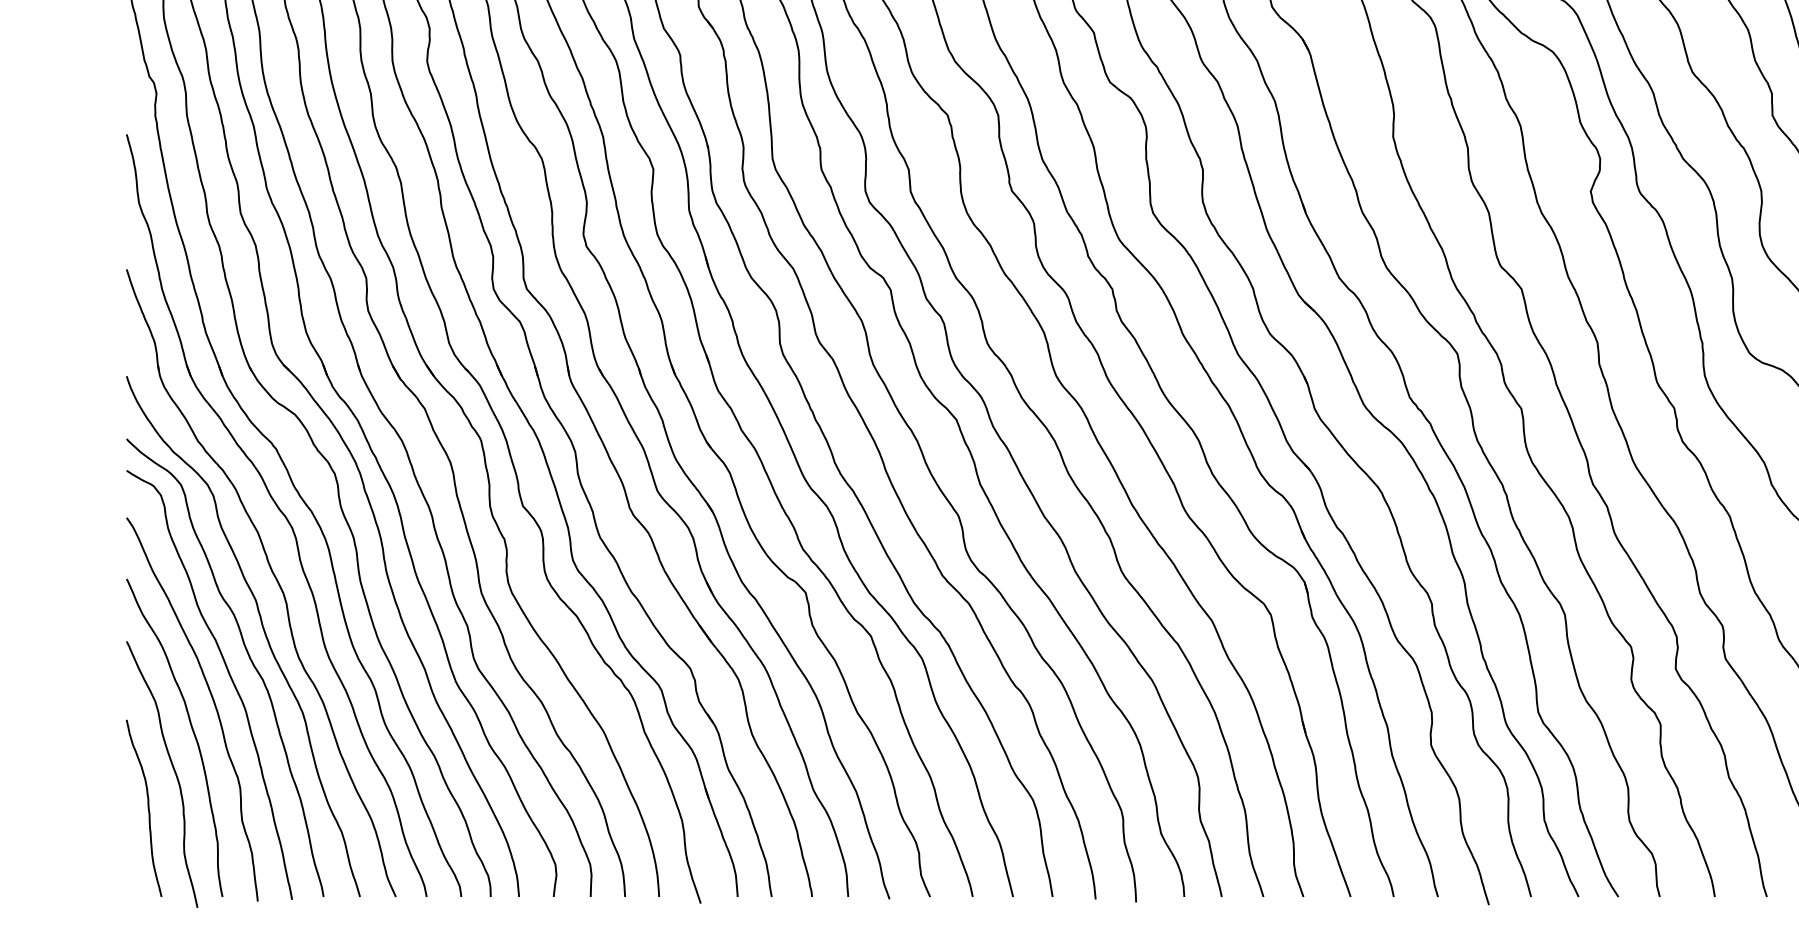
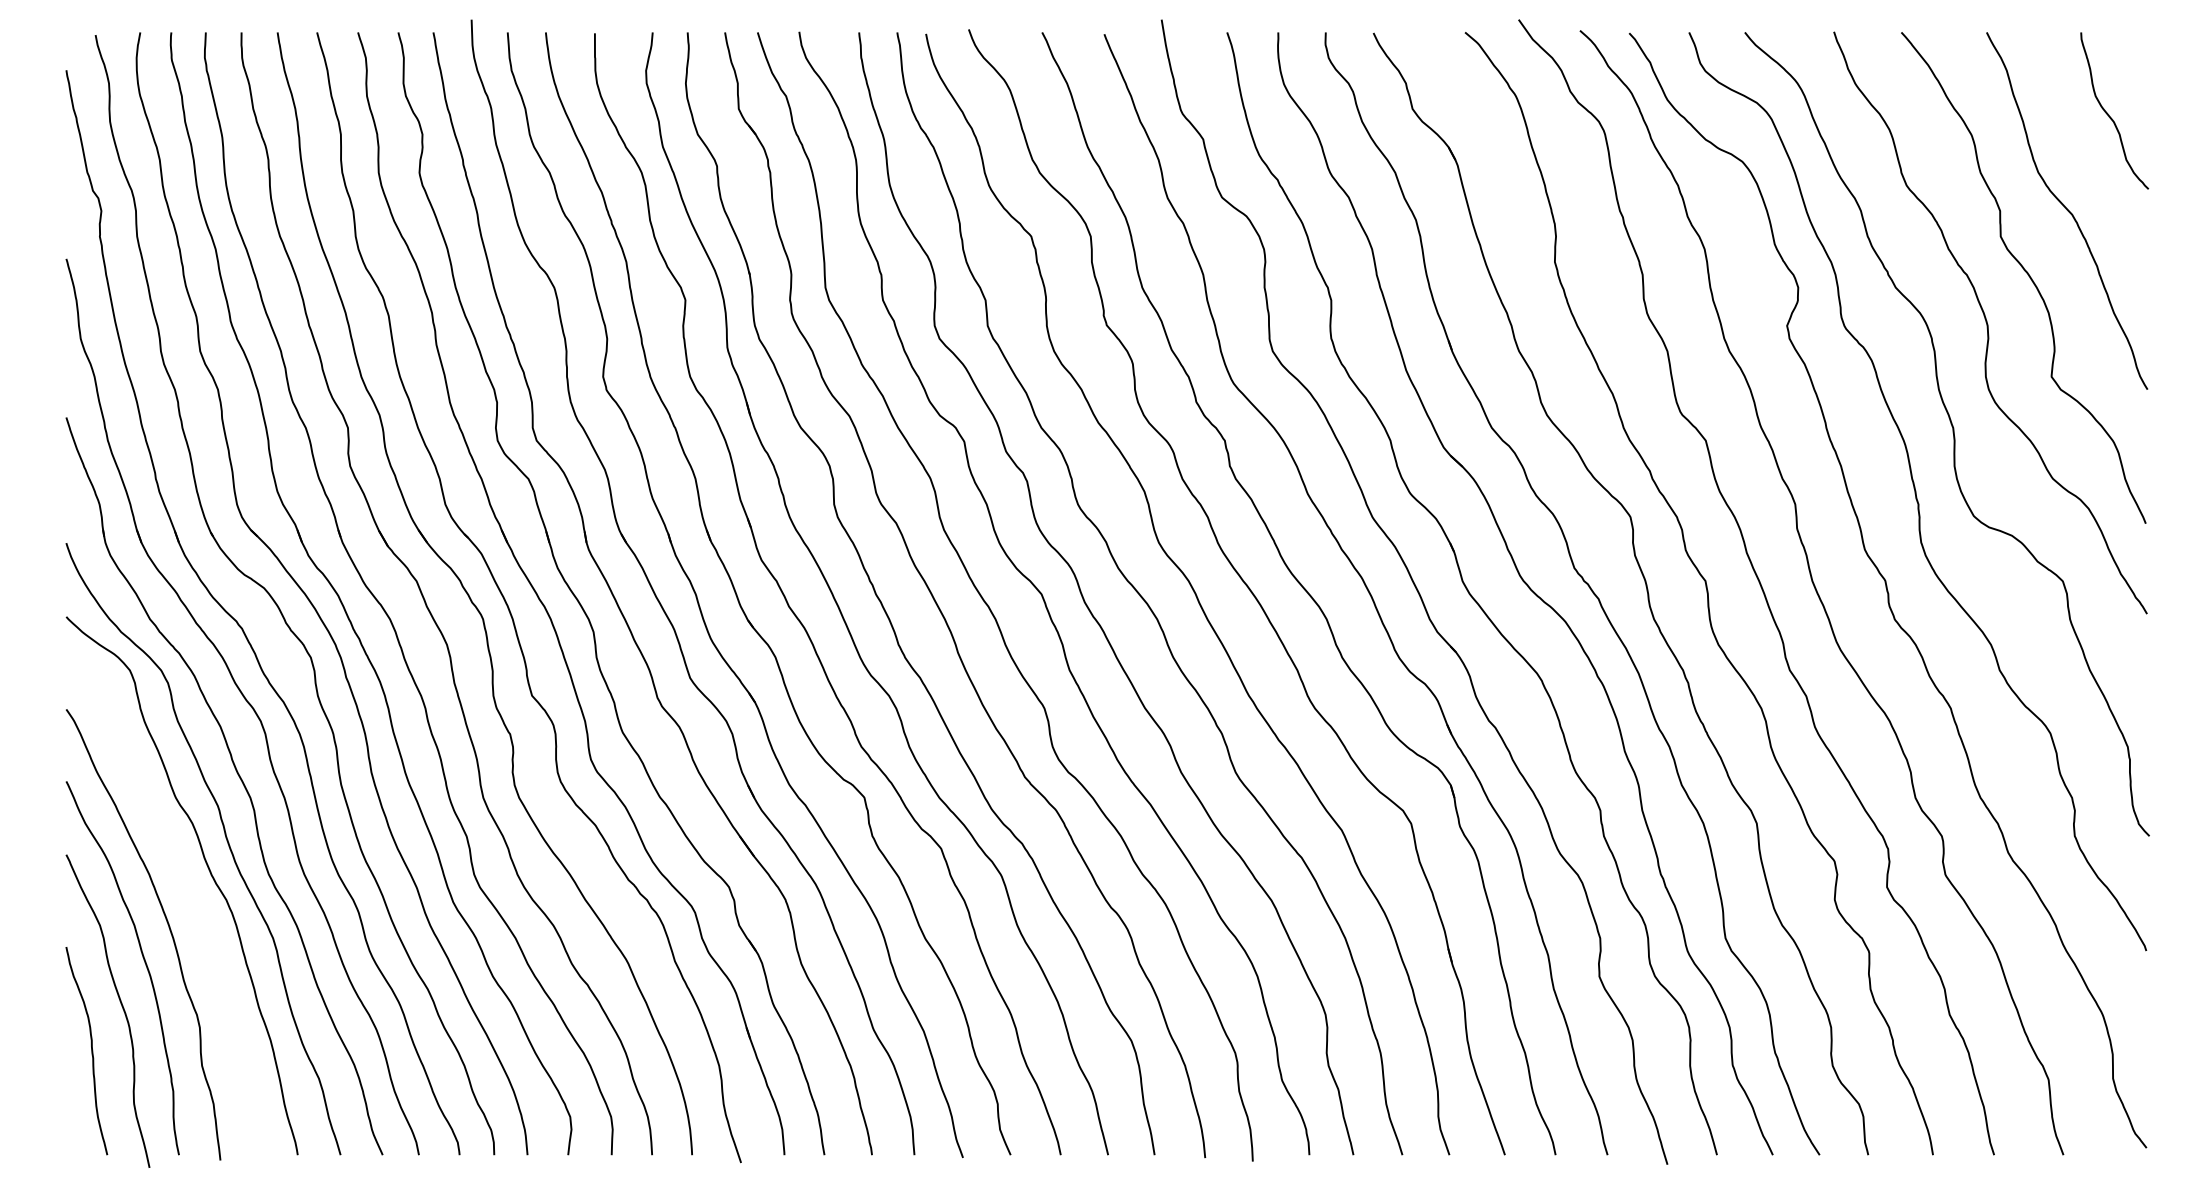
curve: (228, 675) -> (186, 894), removed

